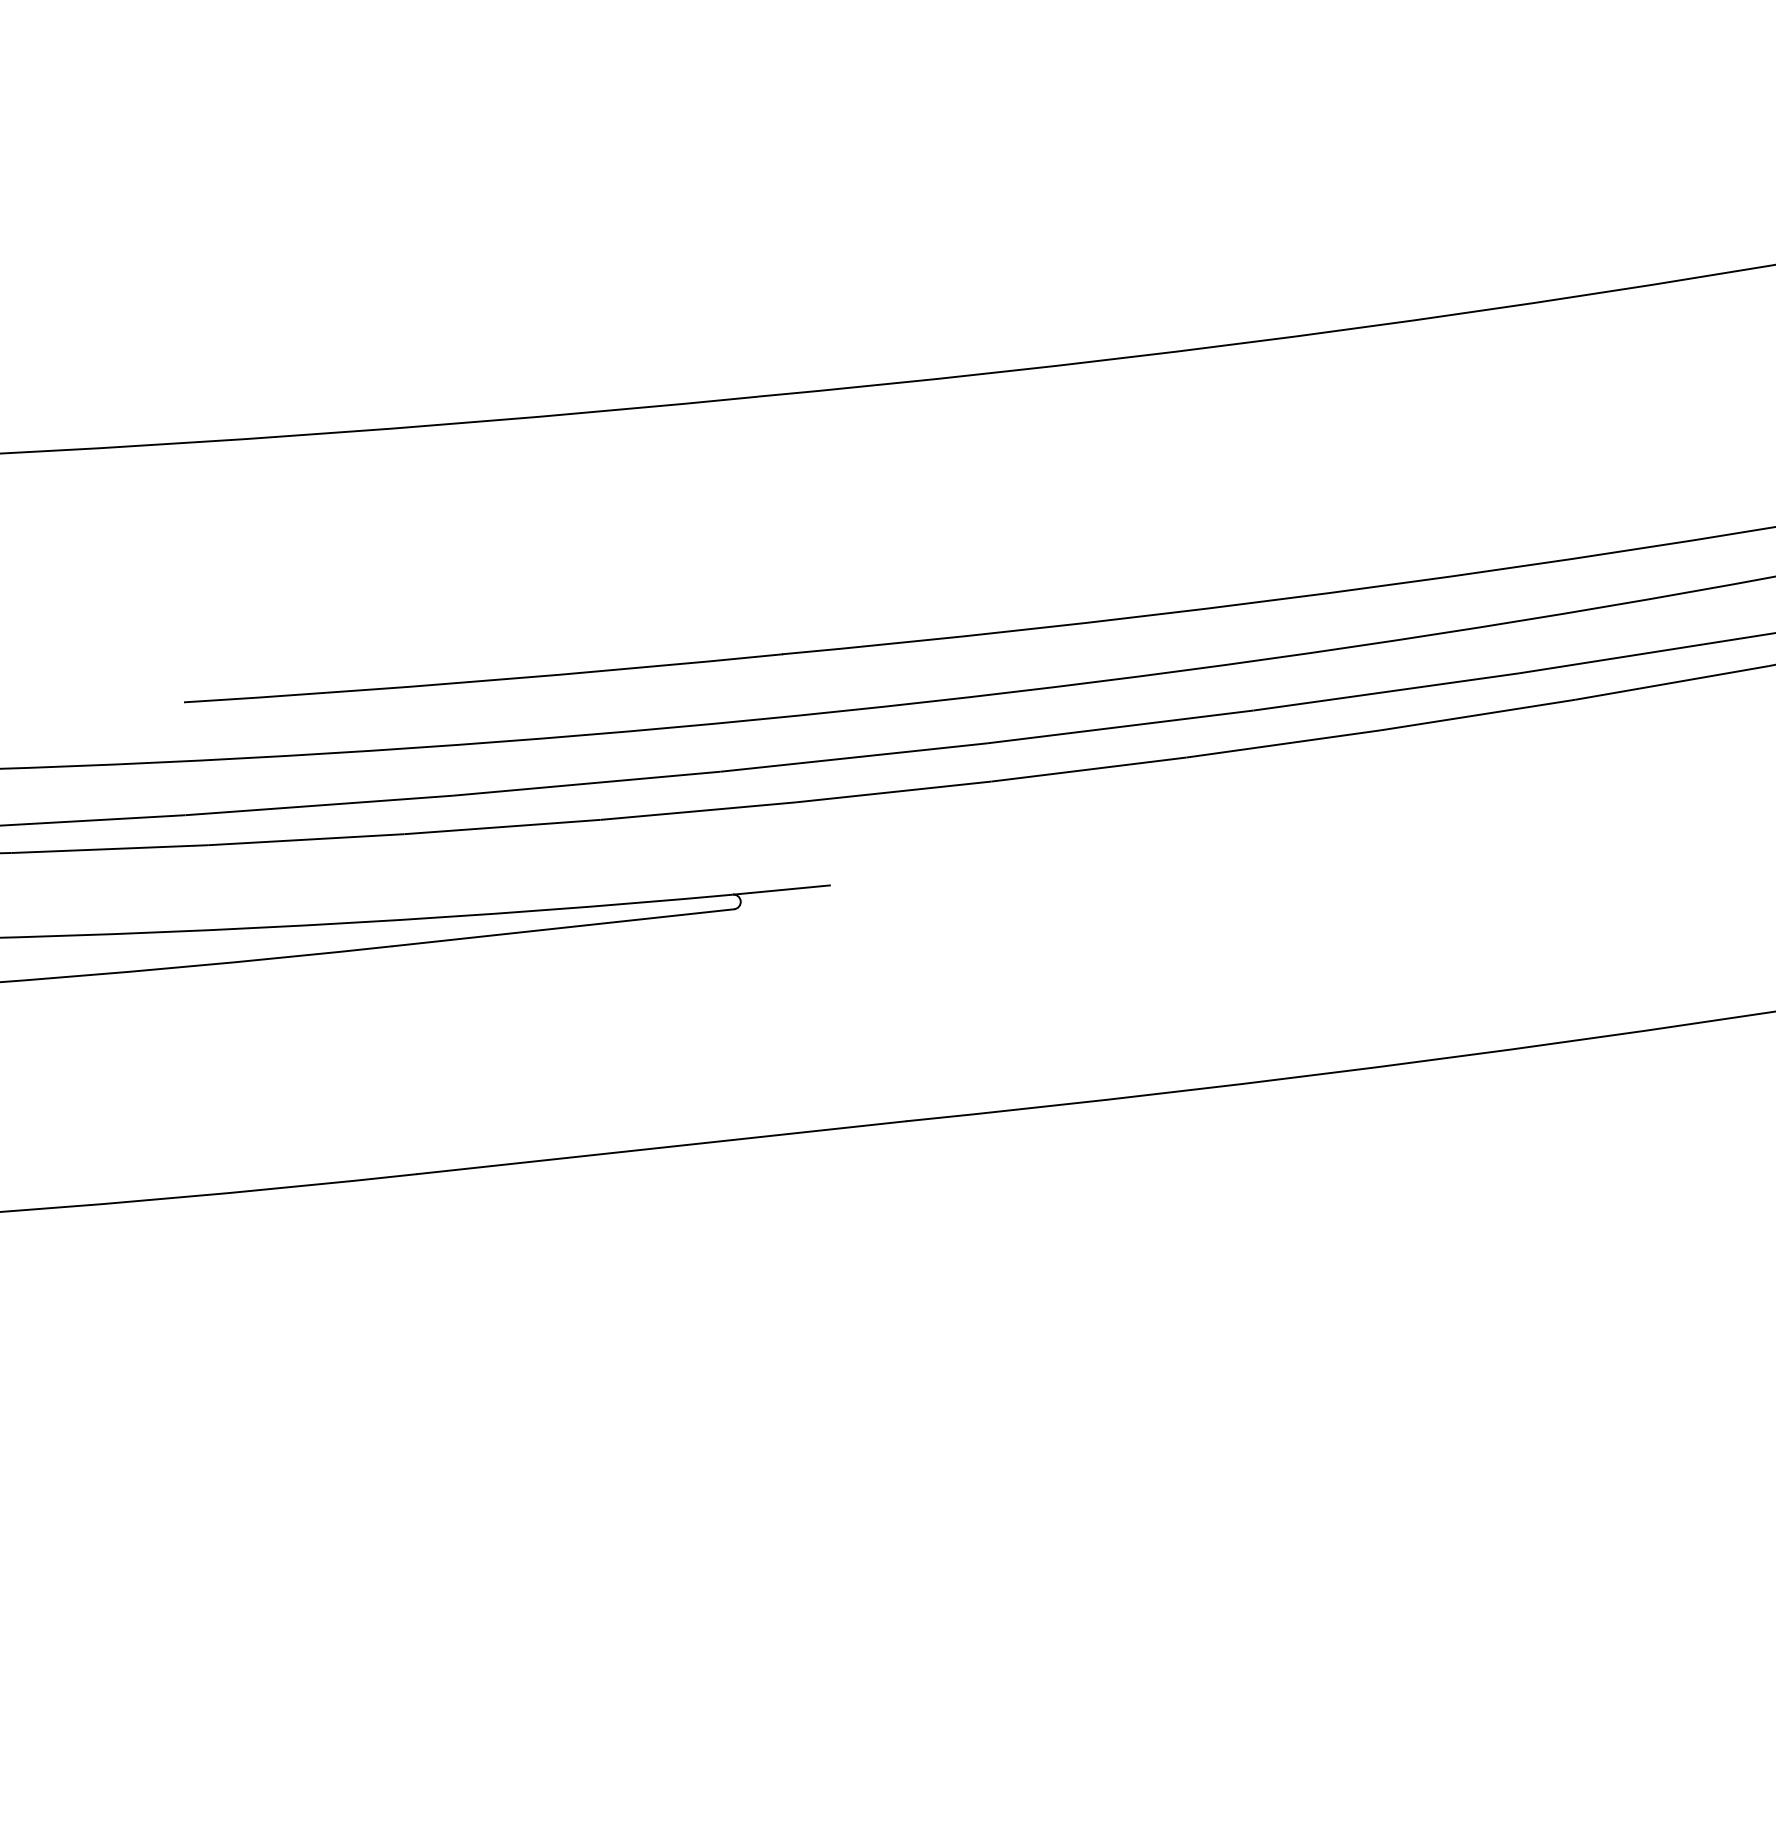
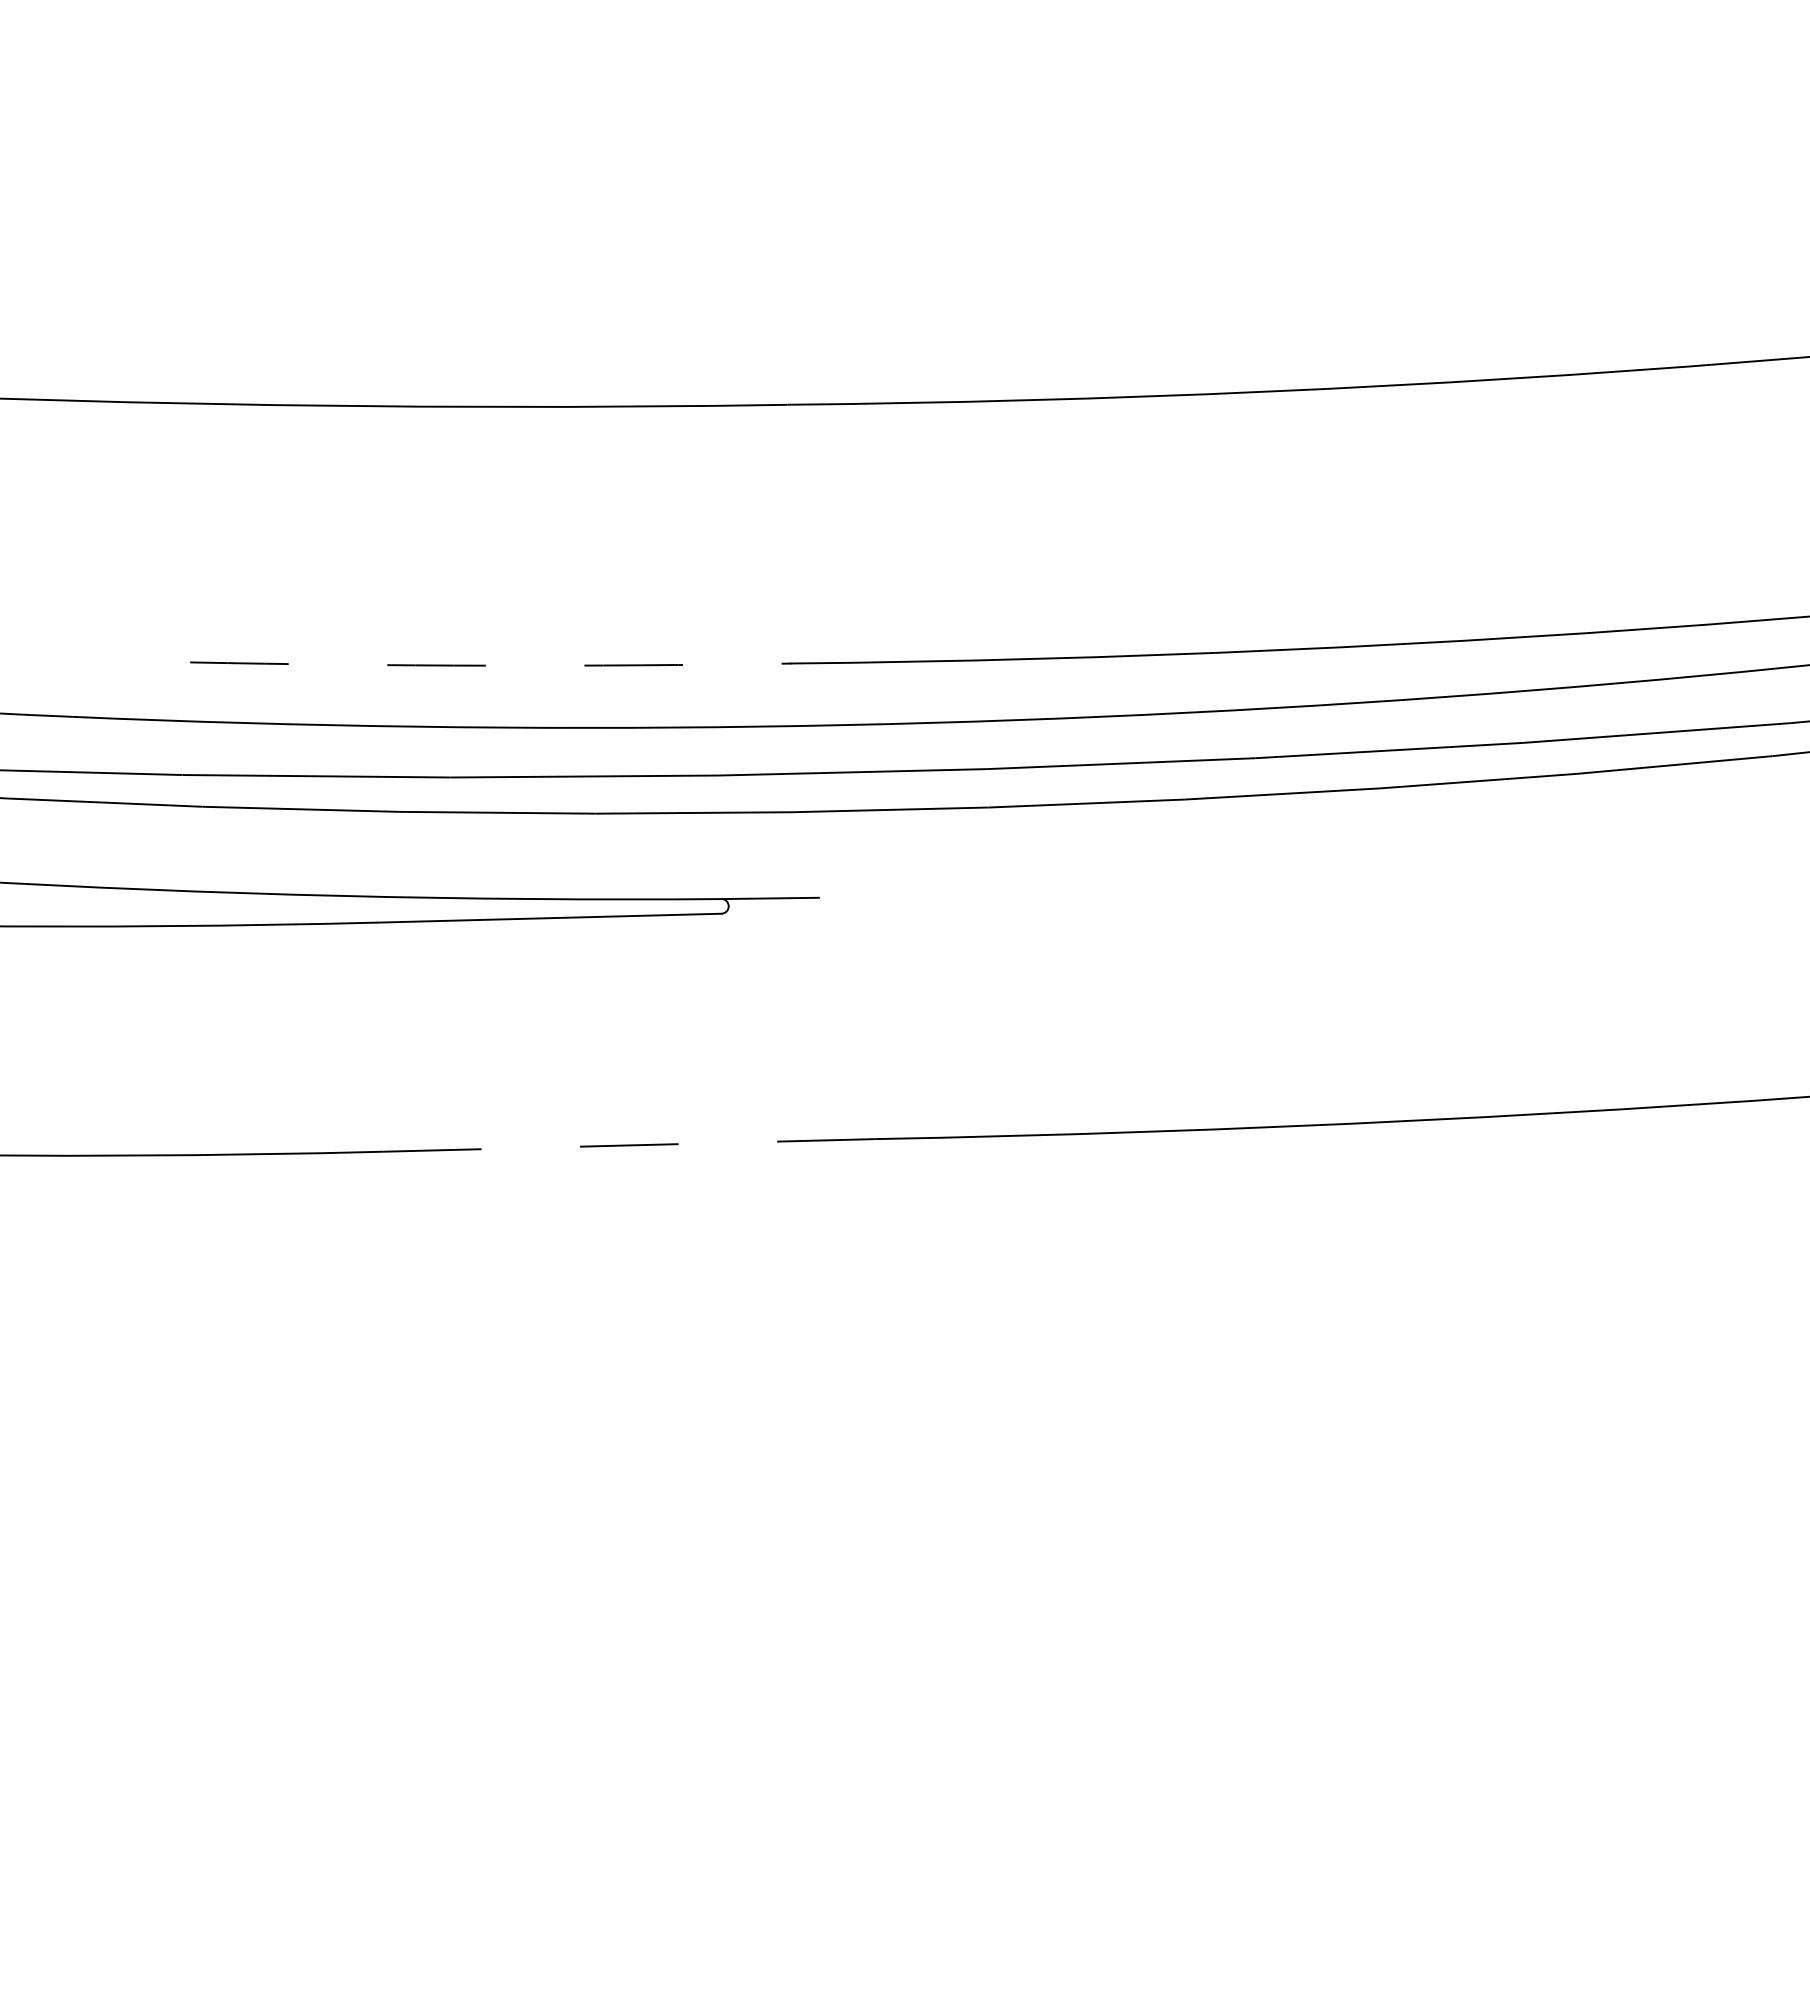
arc: (483, 680) -> (490, 665), solid -> dashed
line: (661, 1147) -> (629, 1145), solid -> dashed

